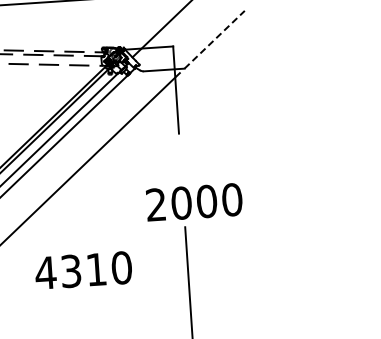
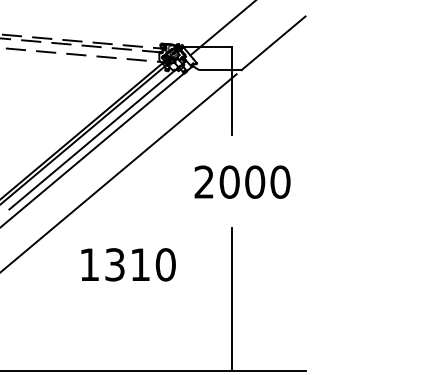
line: (214, 39) -> (273, 43), dashed -> solid
text: (194, 201) -> (242, 181), moved
text: (45, 272) -> (89, 264), 4310 -> 1310

